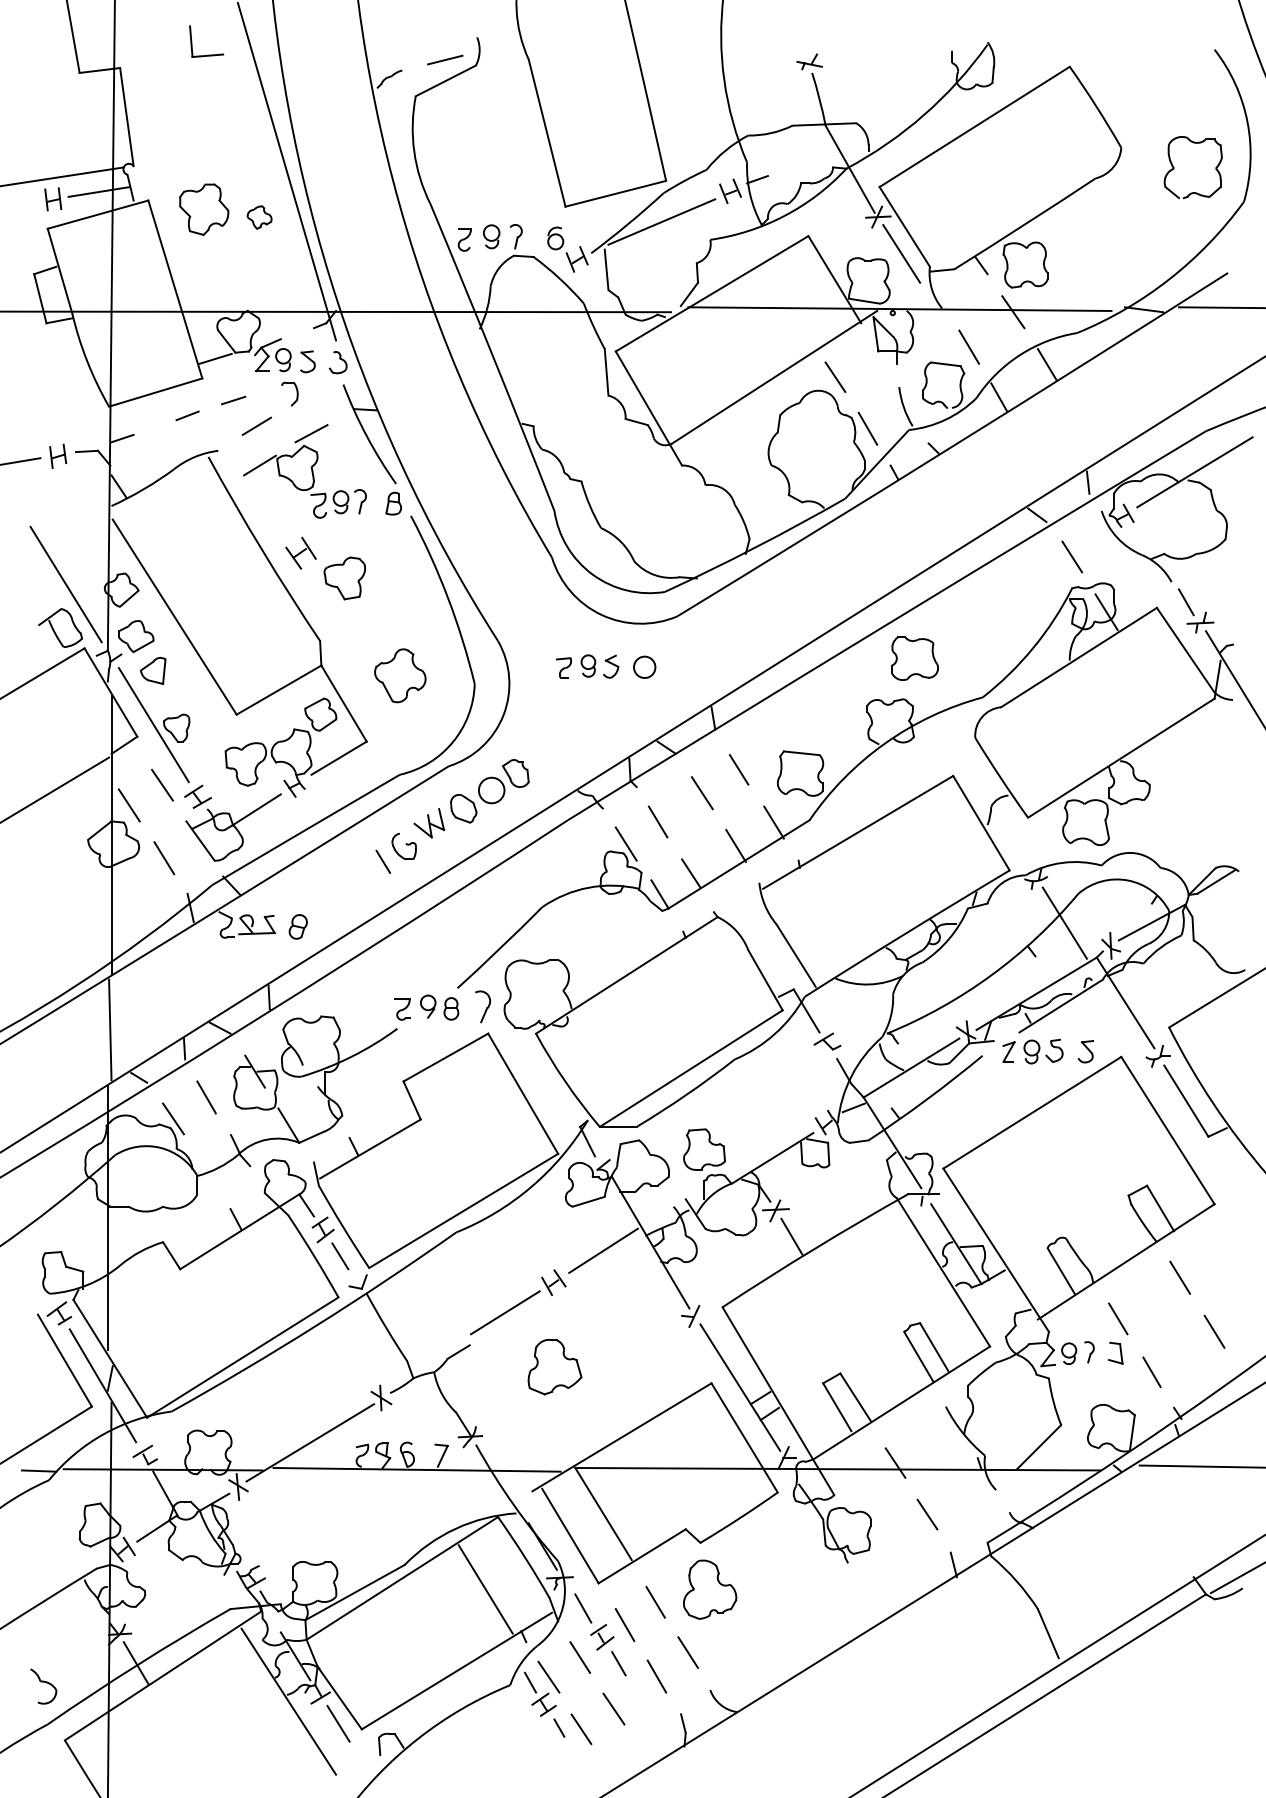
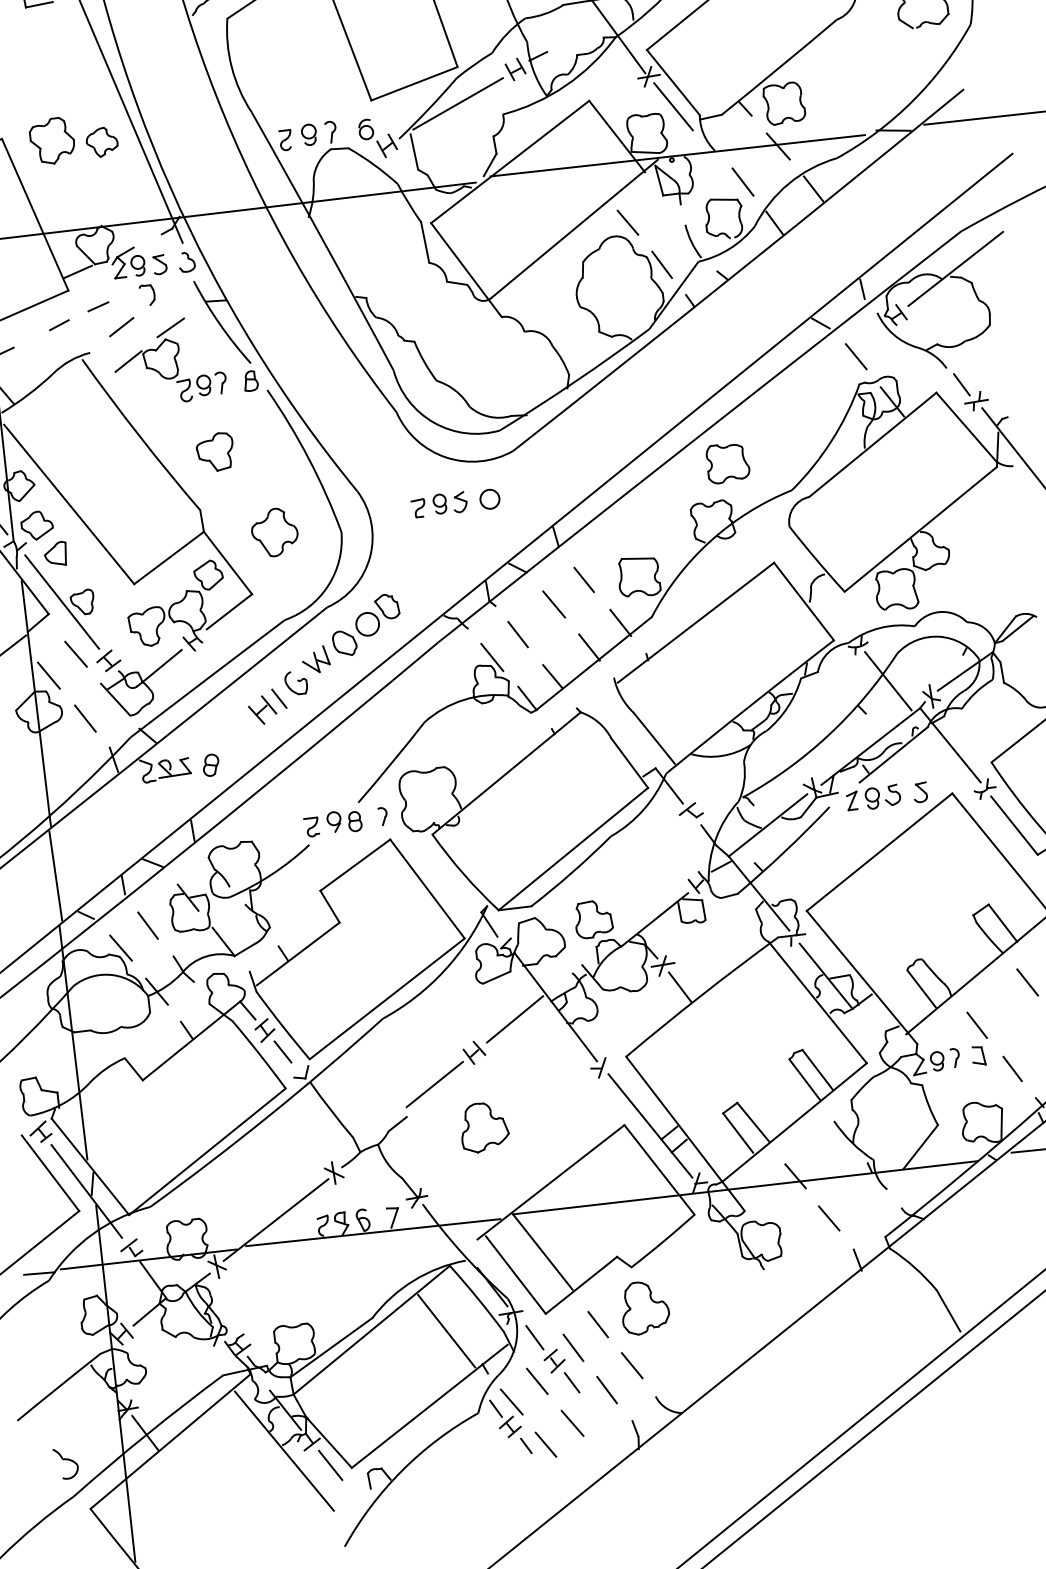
part: (259, 217) -> (102, 142), size x1.43
part: (300, 552) -> (262, 709), moved
part: (483, 1006) -> (383, 816), size x0.62
line: (207, 1172) -> (156, 991), added

